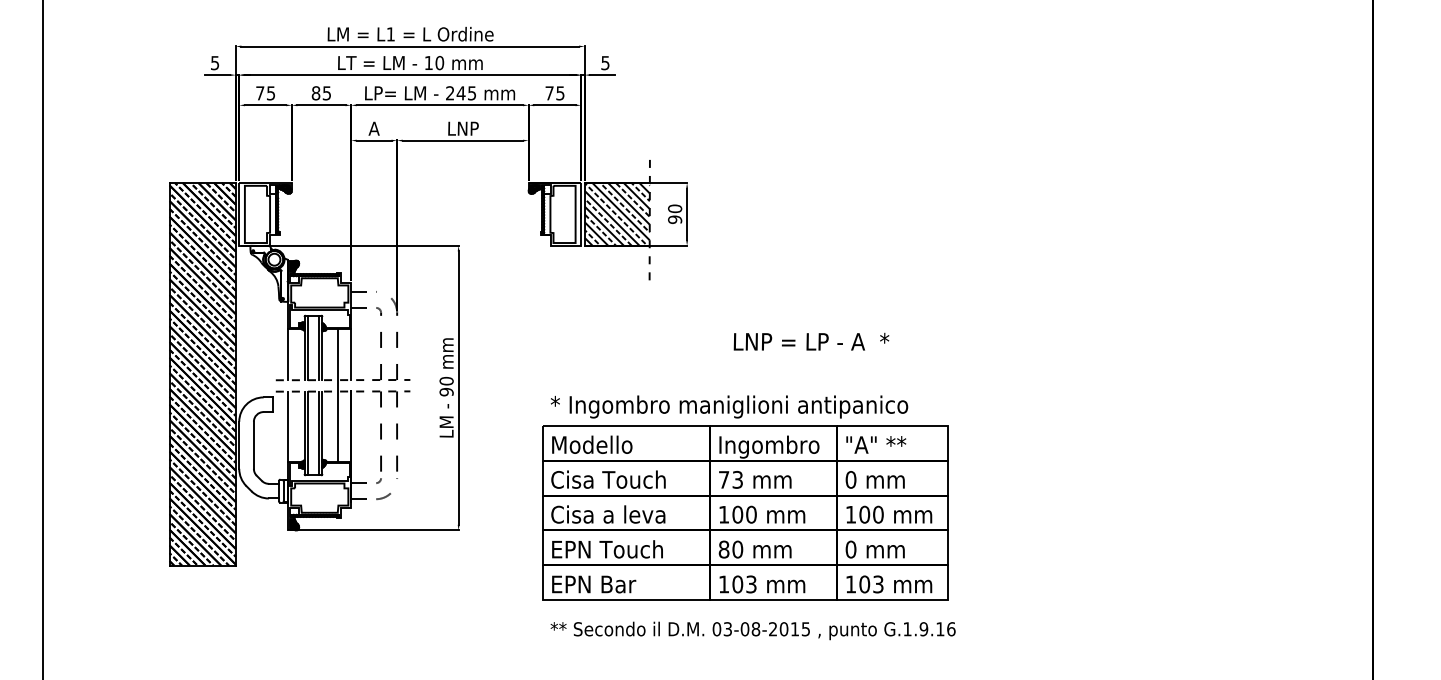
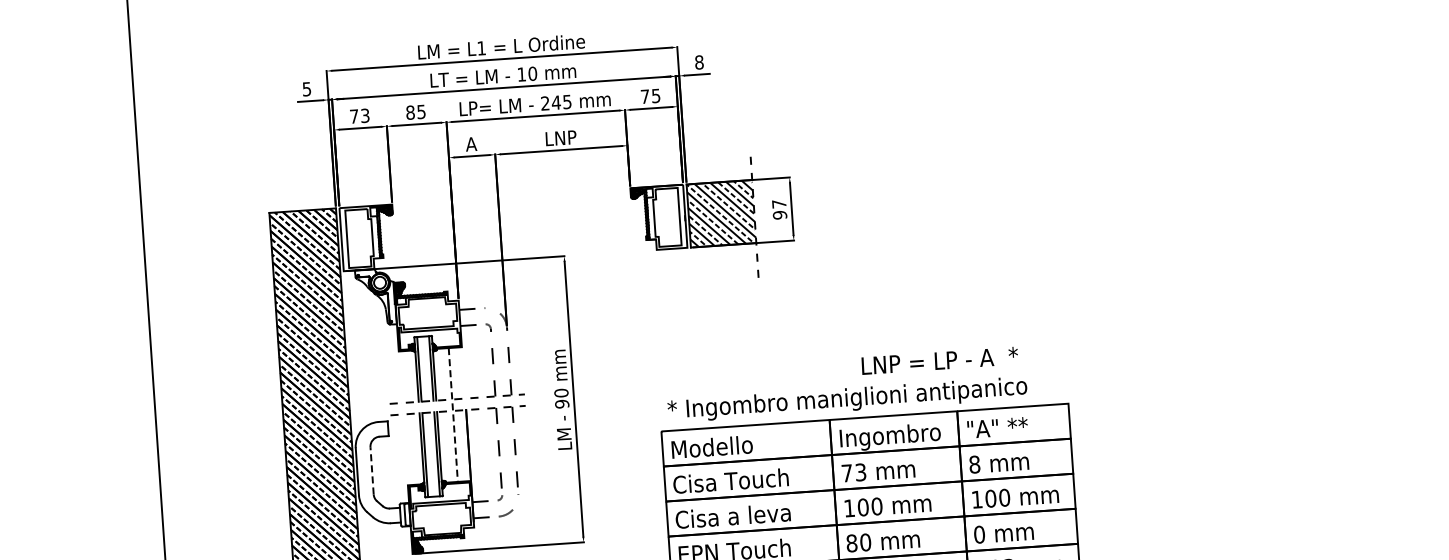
text: (605, 63) -> (699, 62), 5 -> 8
text: (271, 92) -> (365, 114), 75 -> 73
text: (675, 208) -> (779, 203), 90 -> 97
text: (811, 341) -> (939, 360), moved
line: (288, 354) -> (400, 377), removed
line: (351, 354) -> (463, 372), removed
line: (338, 395) -> (453, 414), solid -> dashed
line: (288, 426) -> (405, 449), removed
line: (253, 445) -> (371, 471), solid -> dashed
text: (850, 479) -> (974, 464), 0 -> 8

